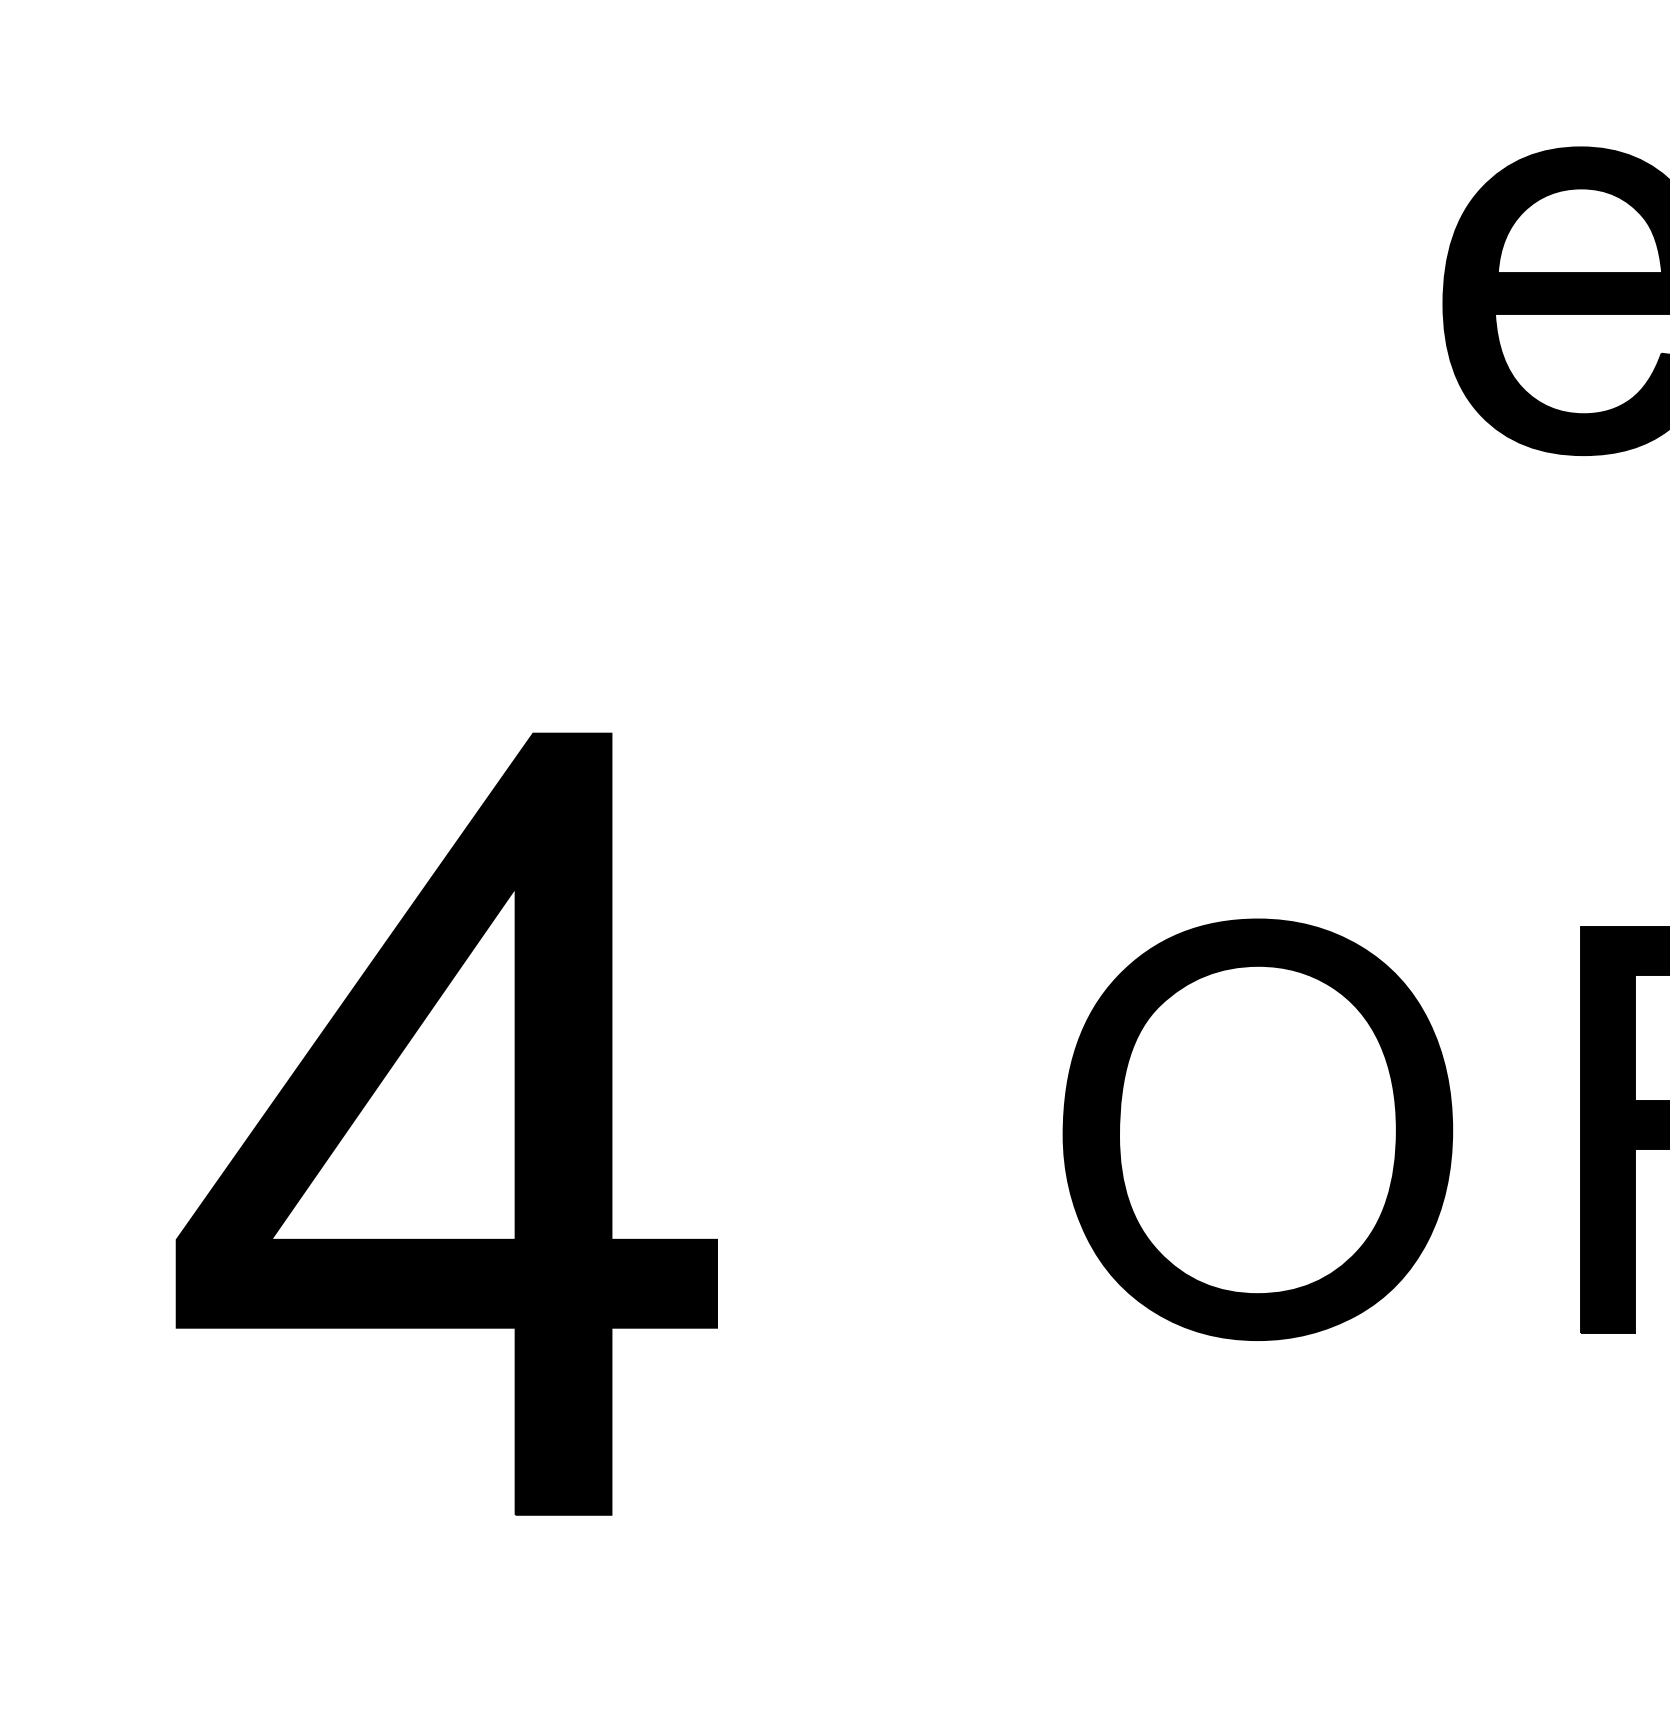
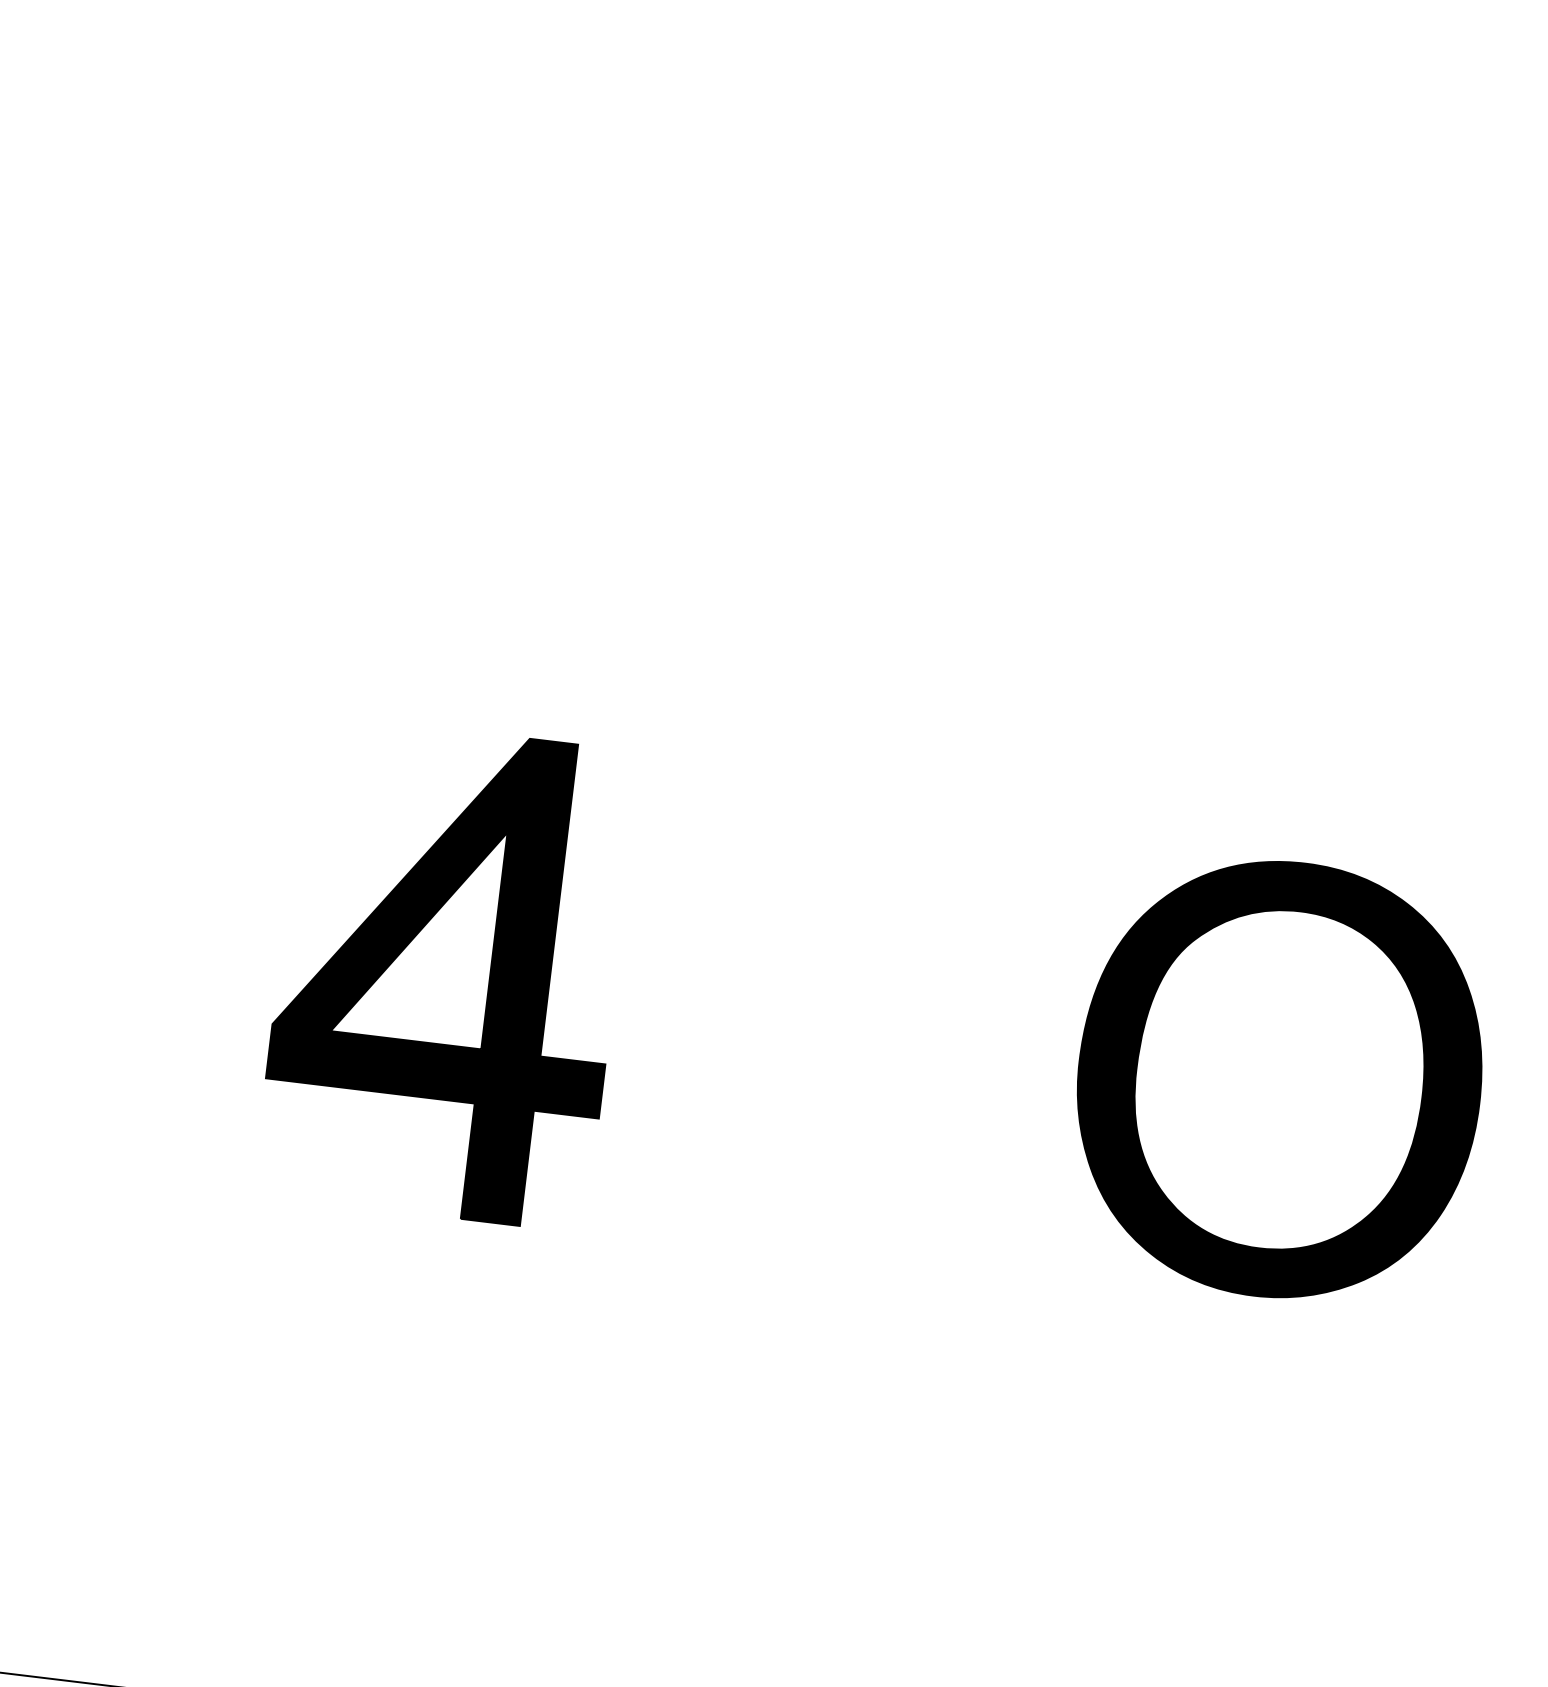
part: (446, 1123) -> (447, 972), size x0.6

